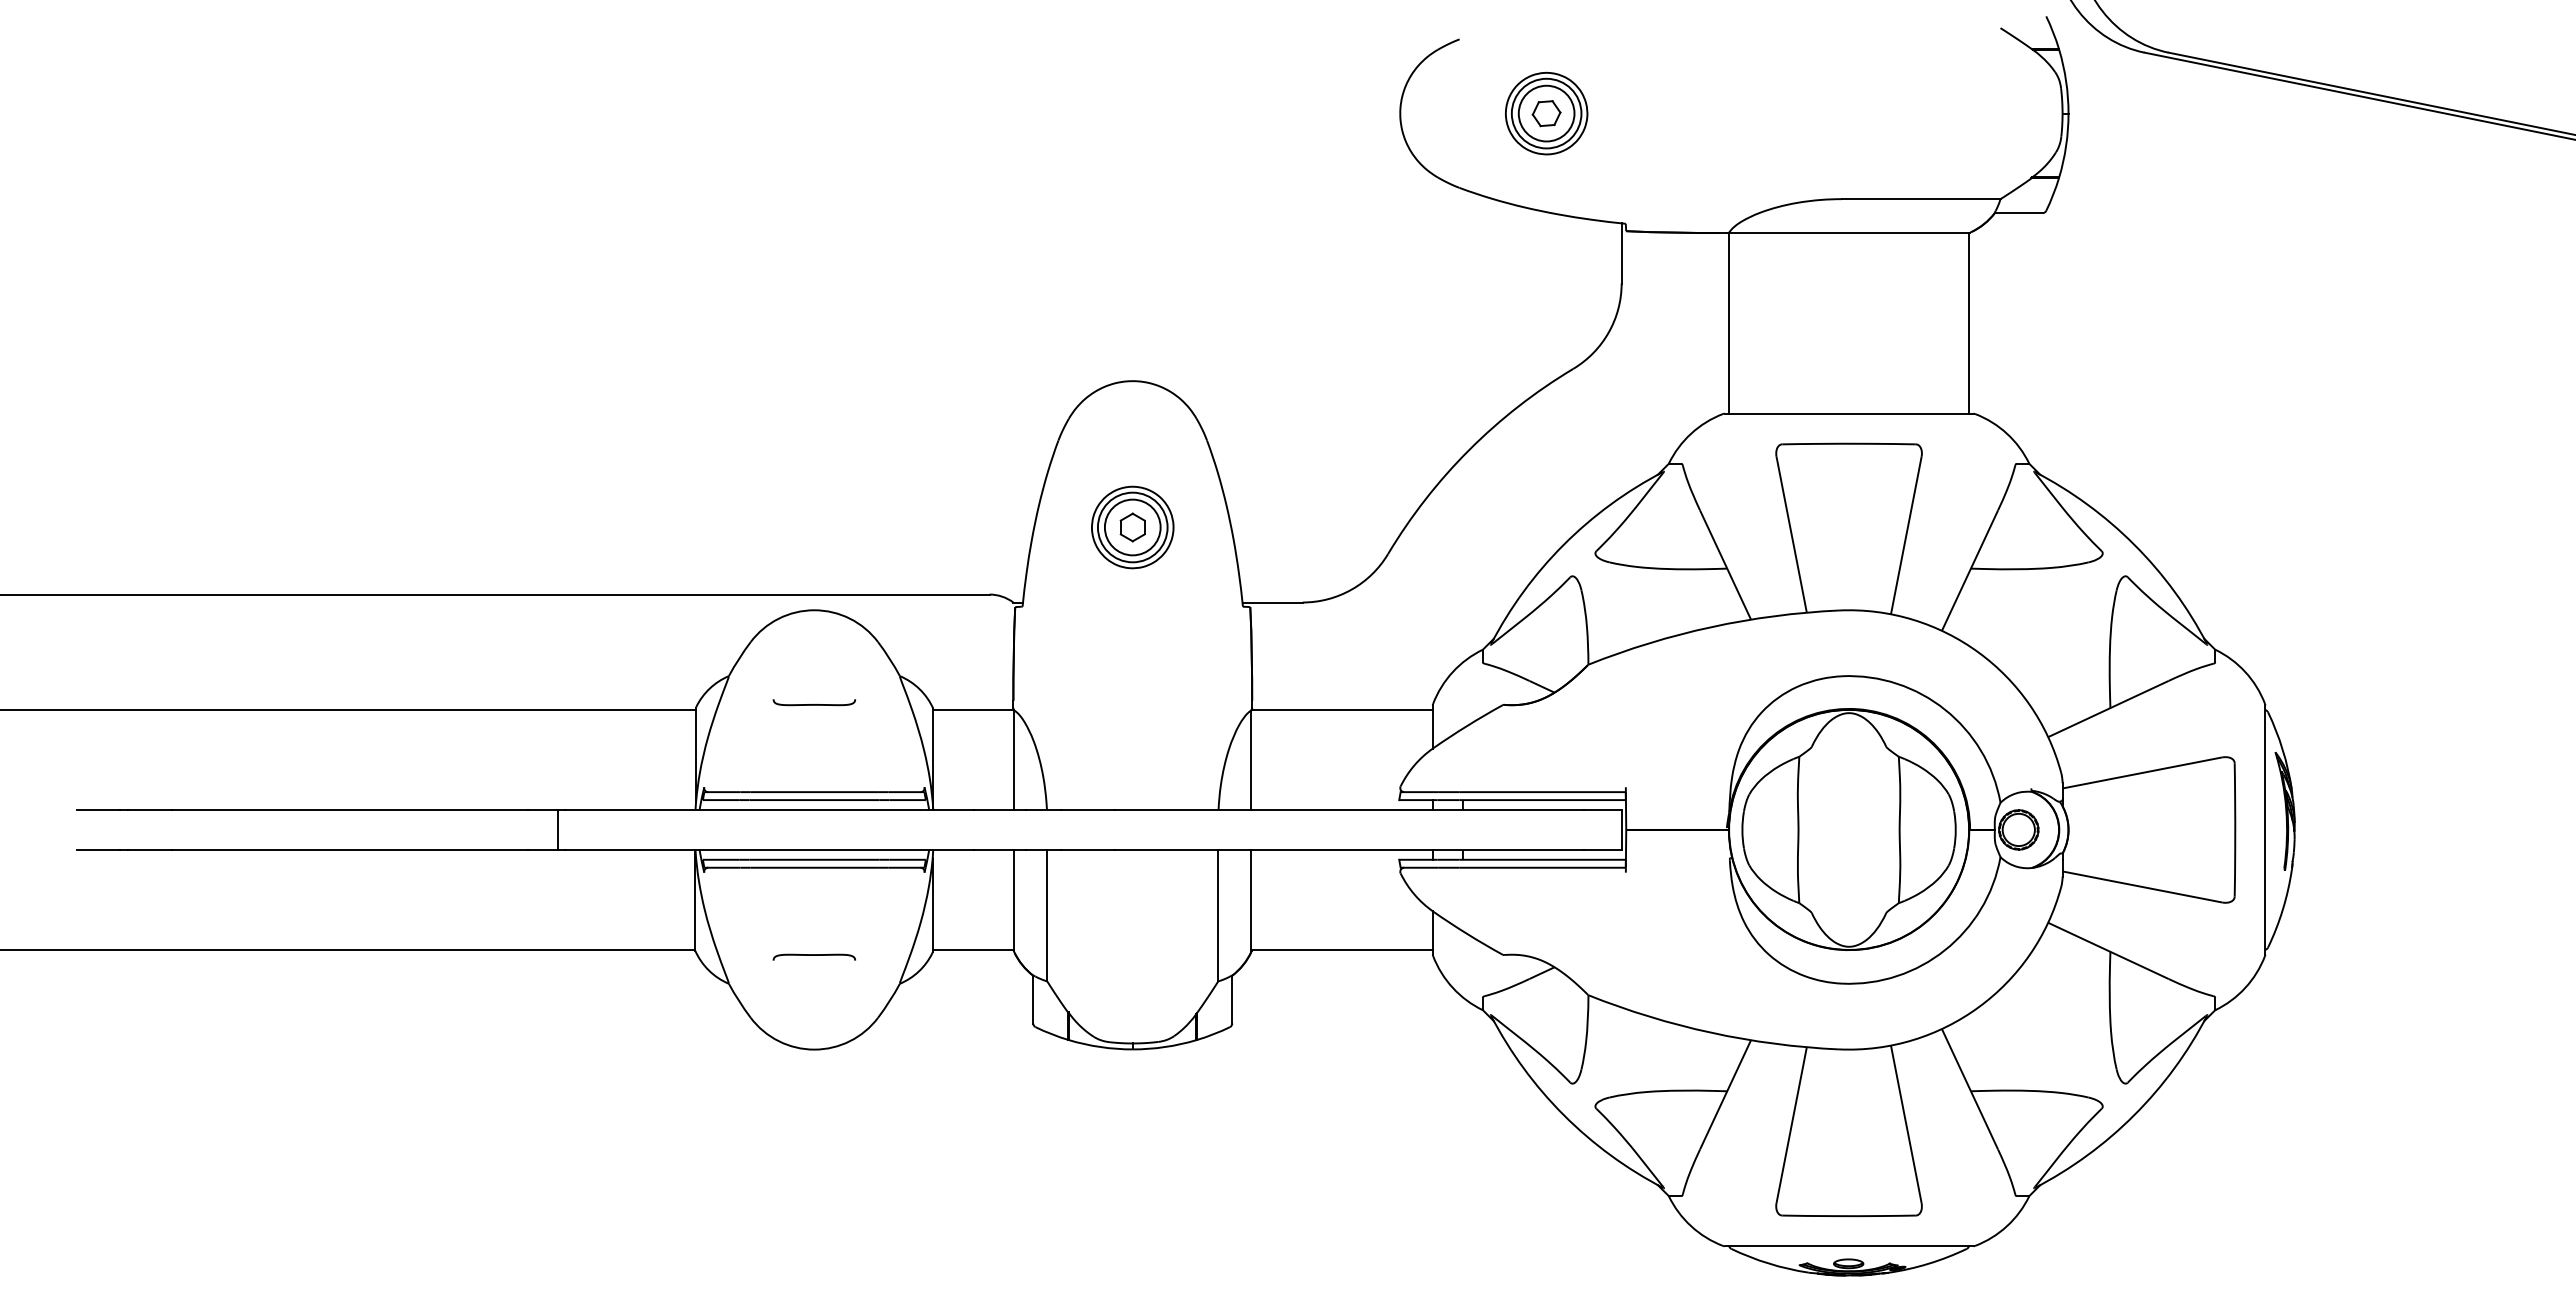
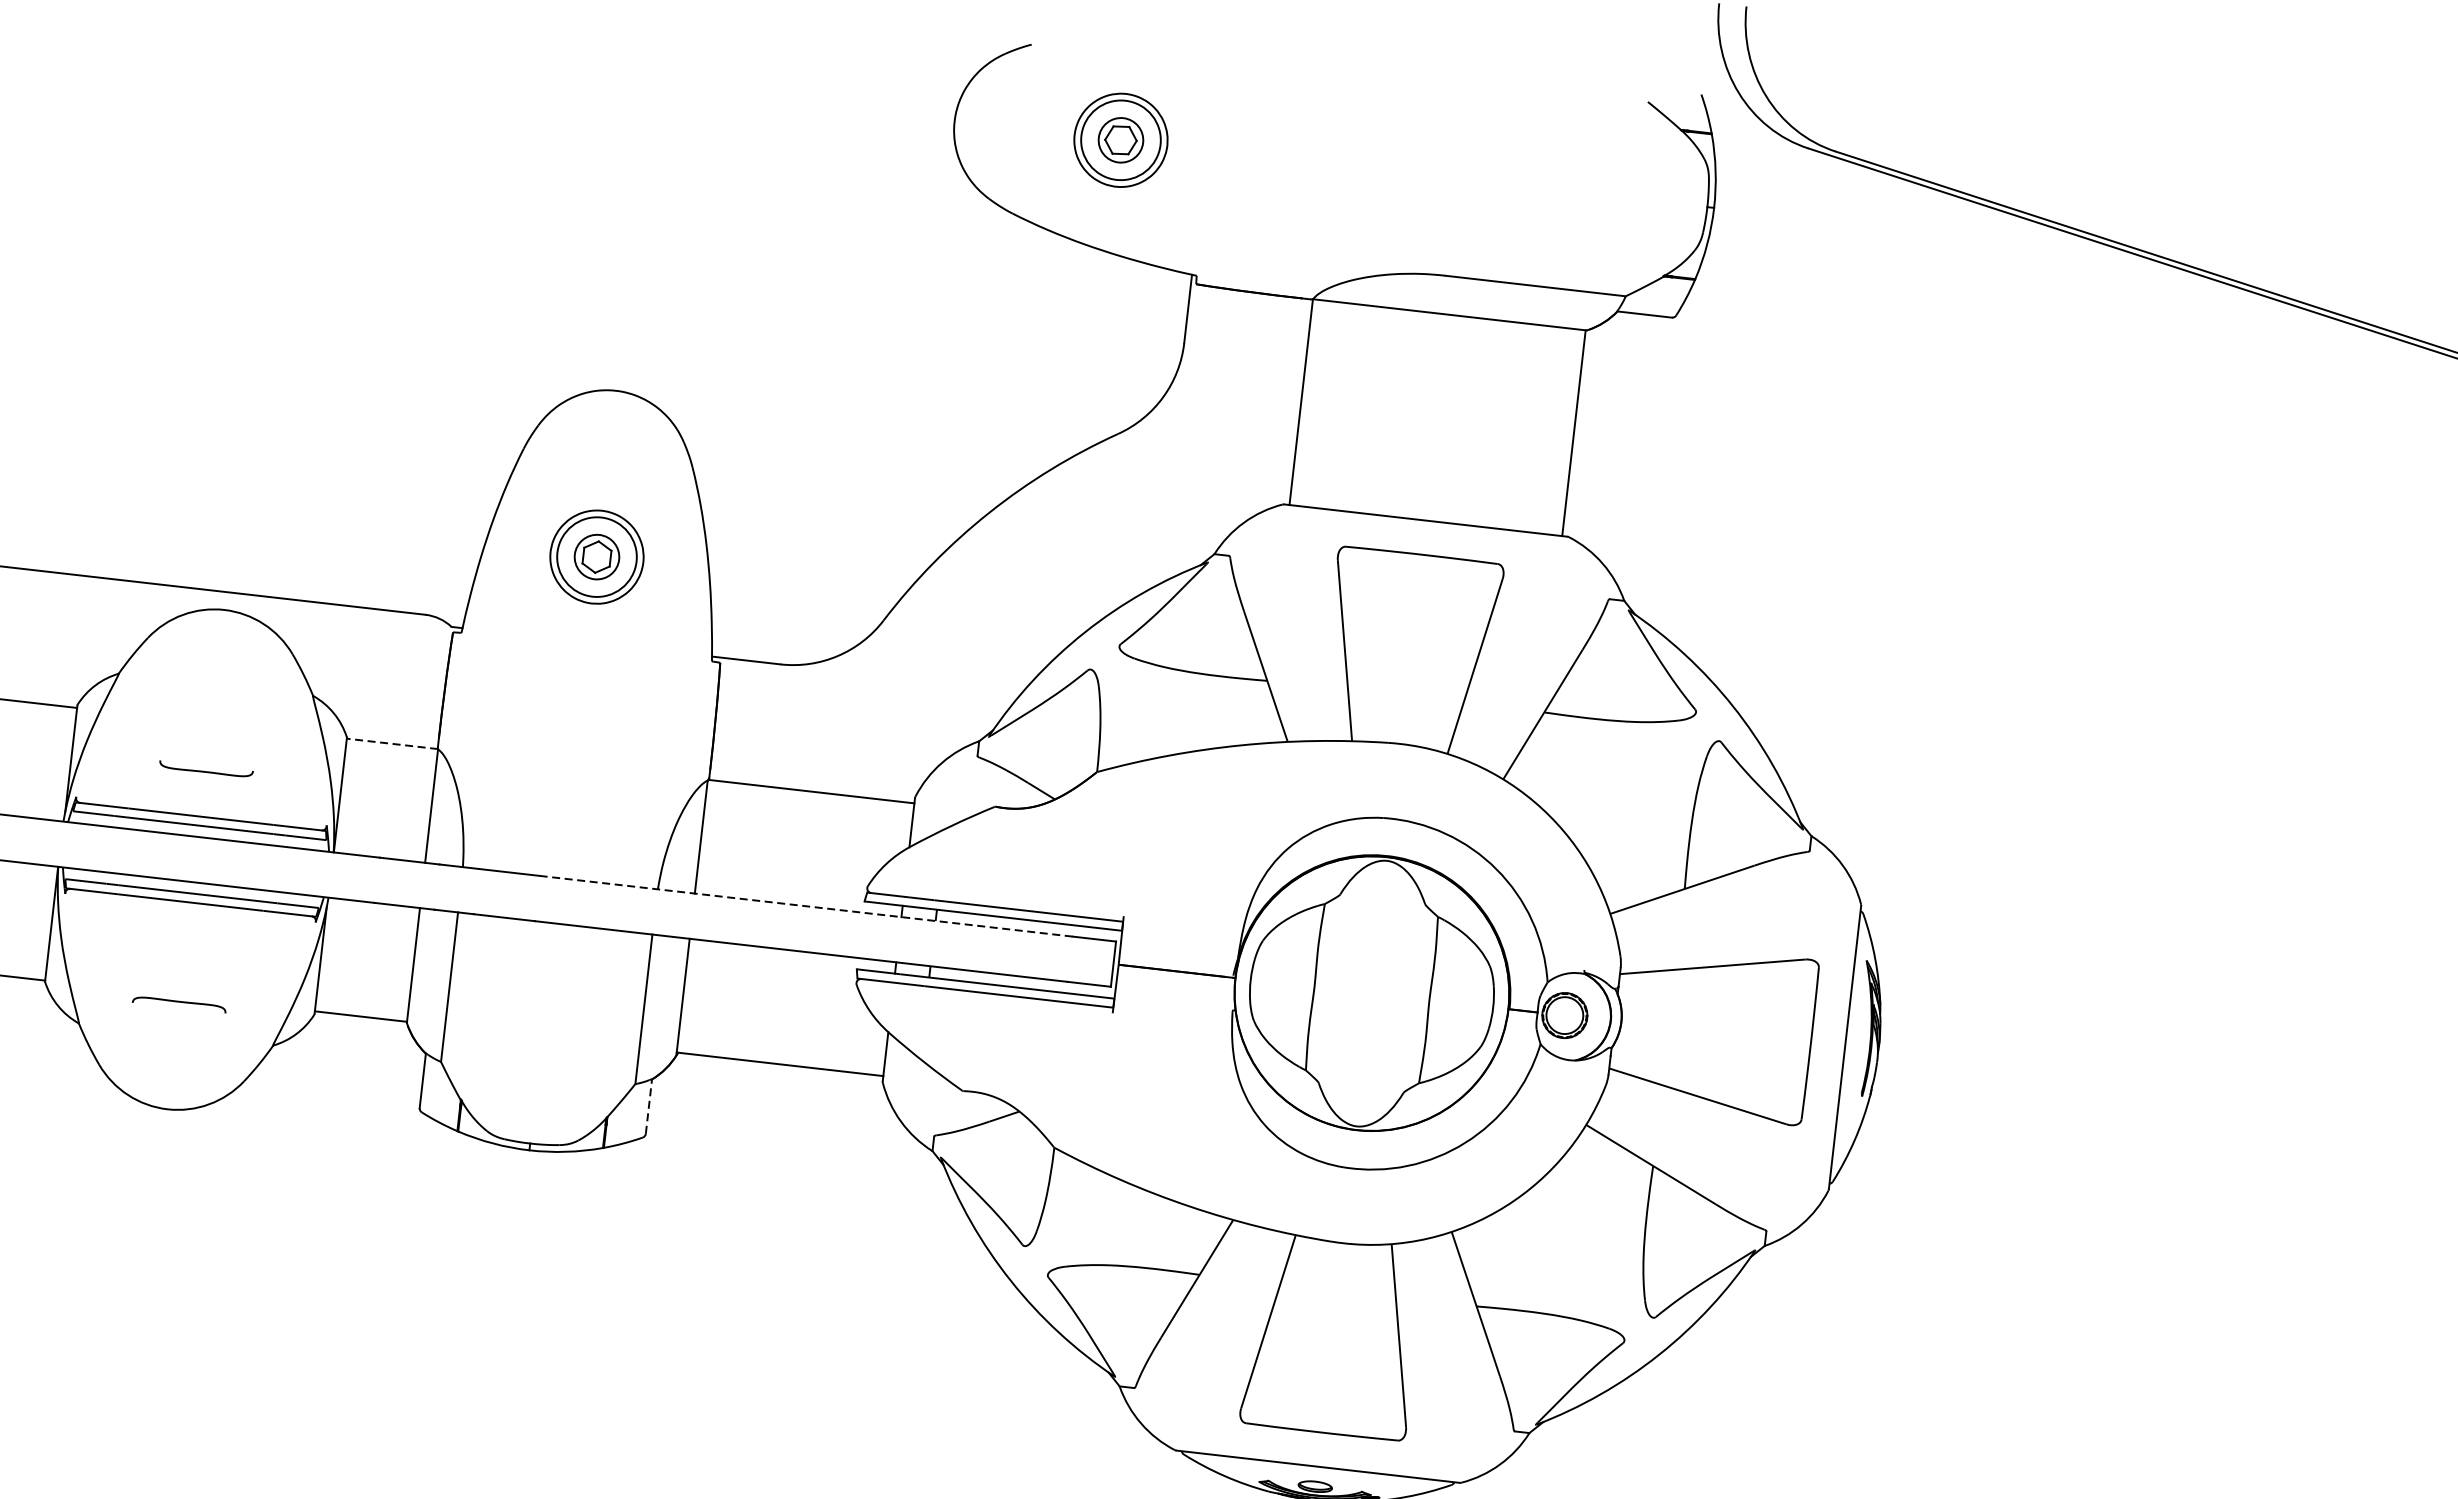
circle: (1546, 113) -> (1120, 140), size x0.7
circle: (1132, 527) -> (596, 557), size x0.7
curve: (813, 704) -> (205, 771), moved
line: (973, 709) -> (392, 743), solid -> dashed
line: (1348, 810) -> (805, 906), solid -> dashed
line: (1232, 999) -> (649, 1106), solid -> dashed

